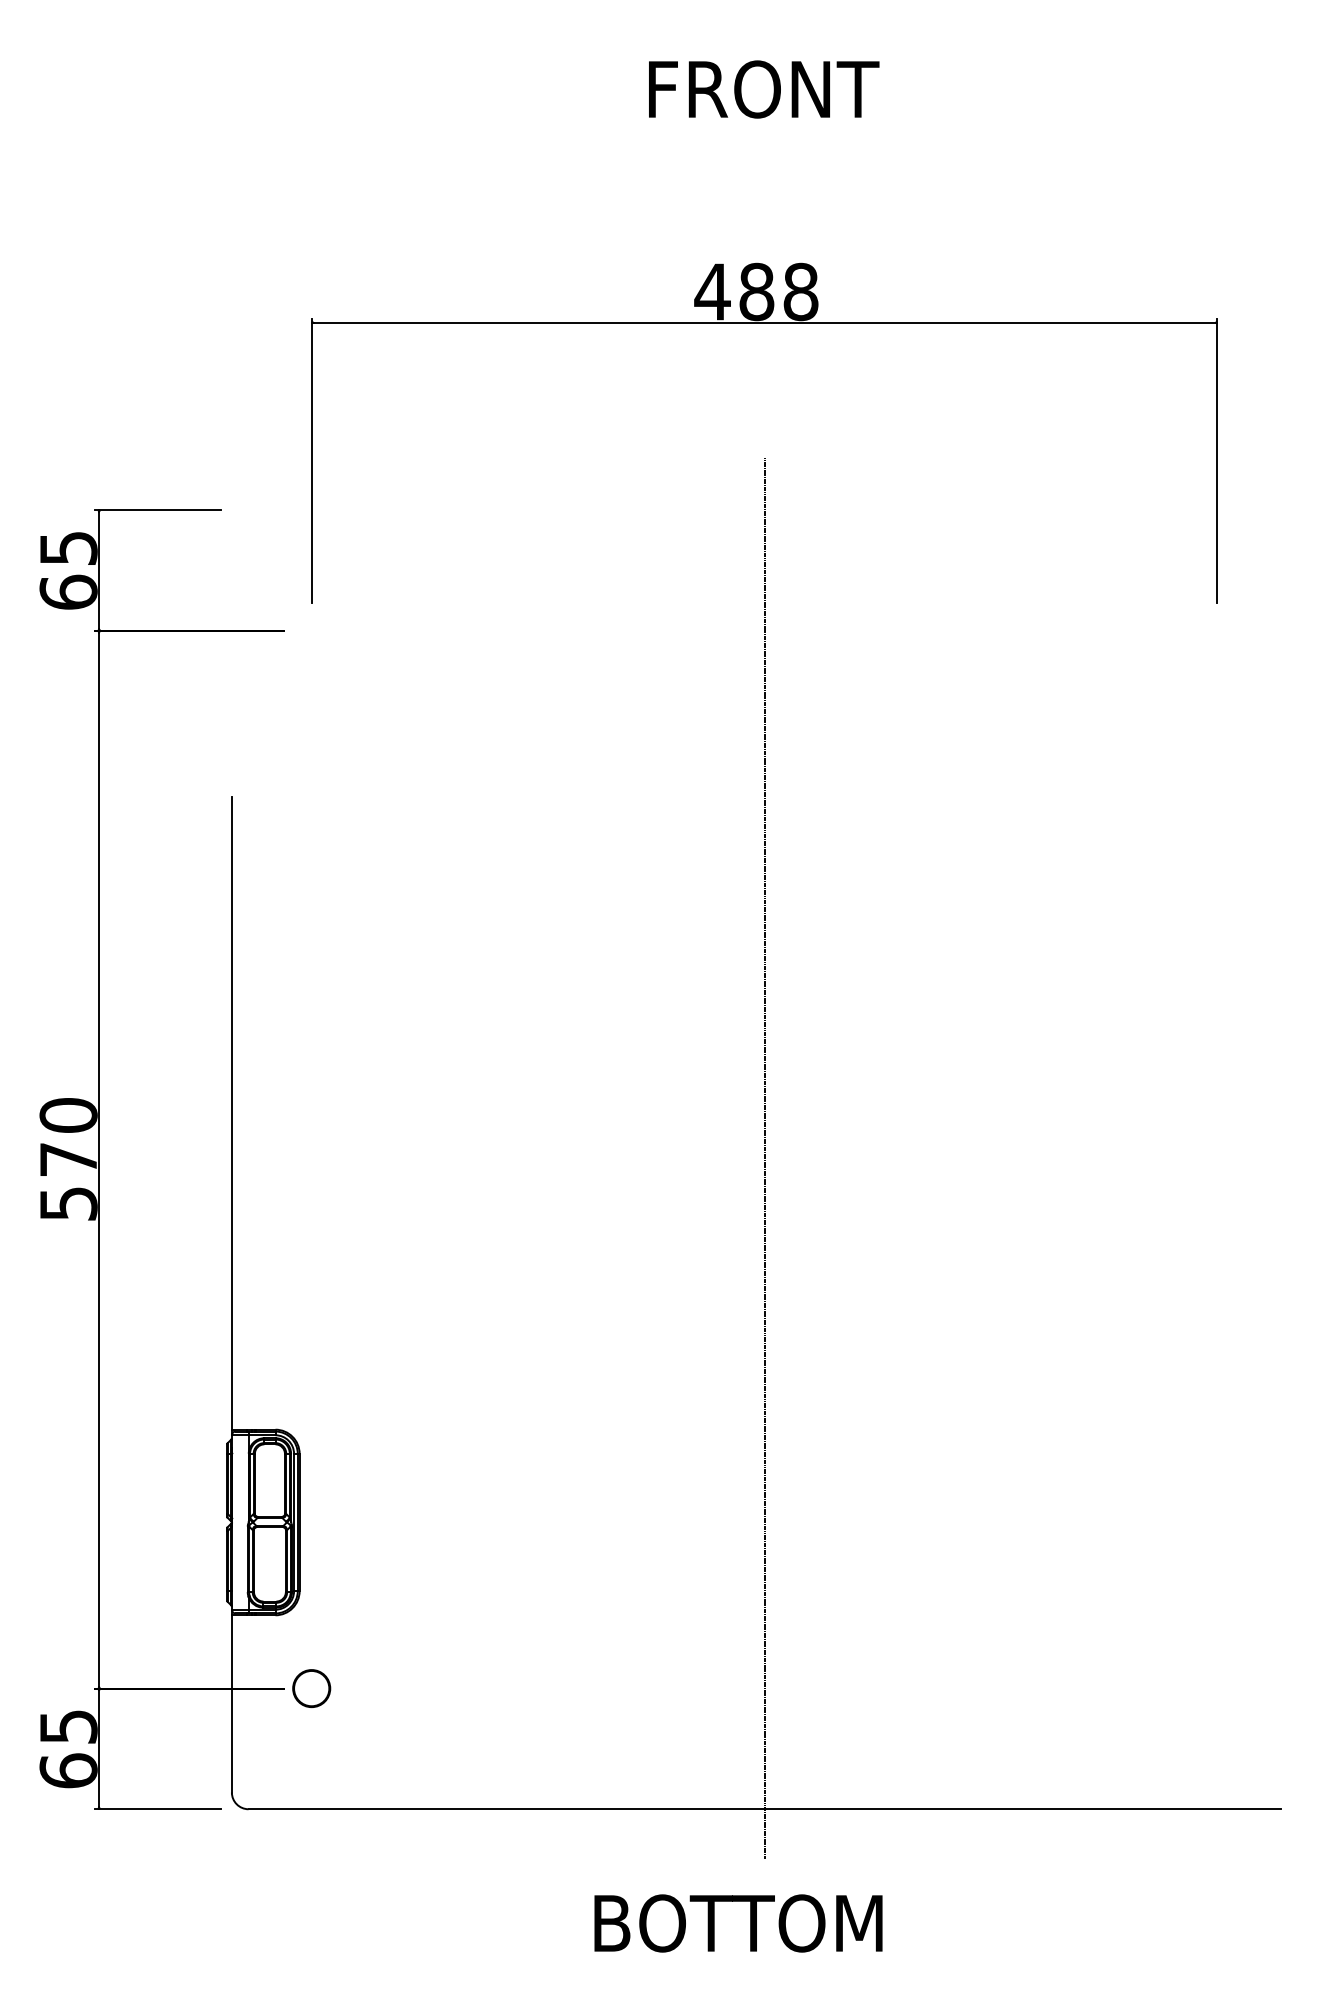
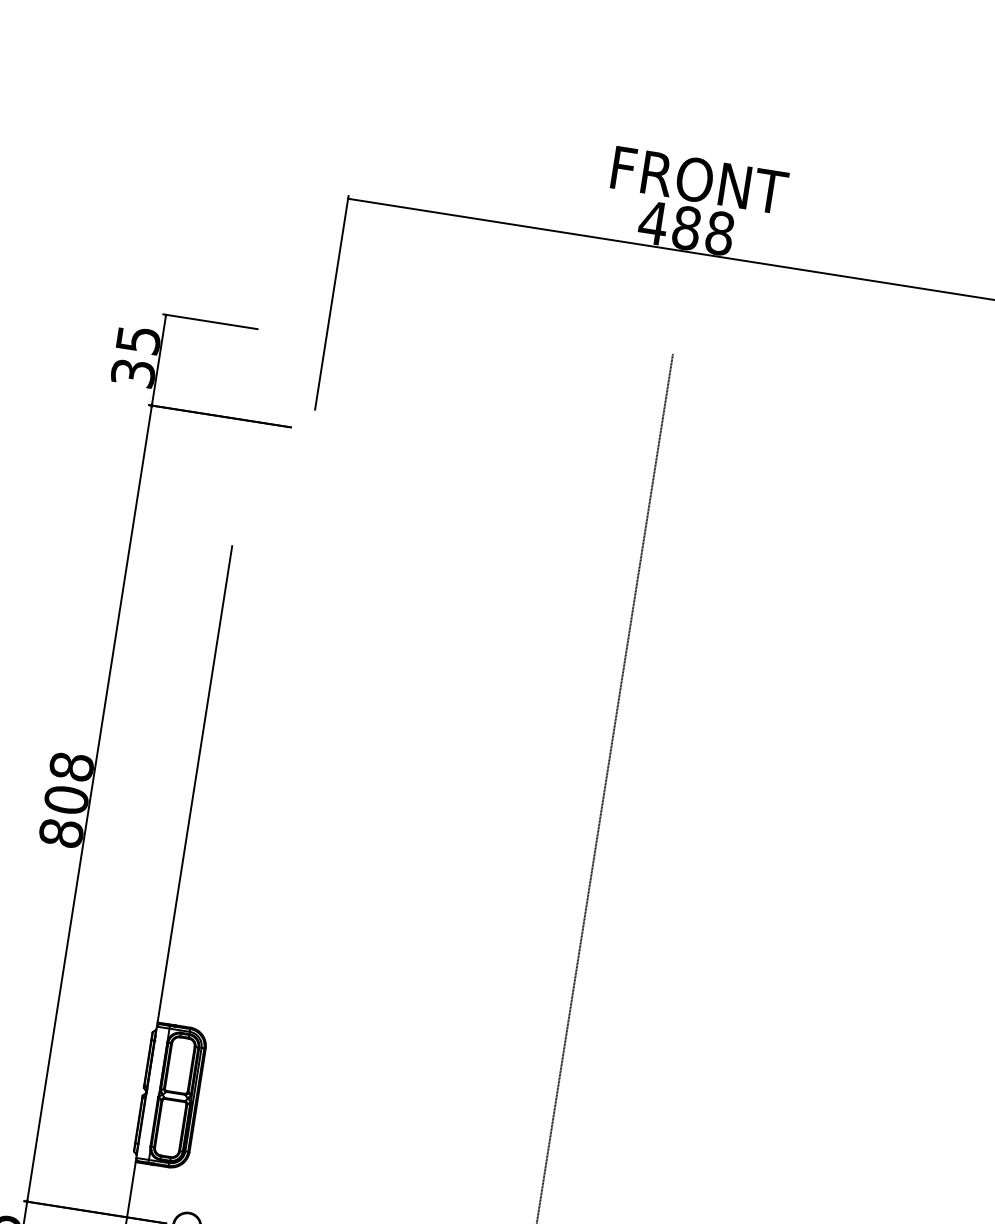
text: (764, 89) -> (700, 180), moved
text: (68, 591) -> (133, 372), 65 -> 35
text: (68, 1159) -> (66, 799), 570 -> 808

